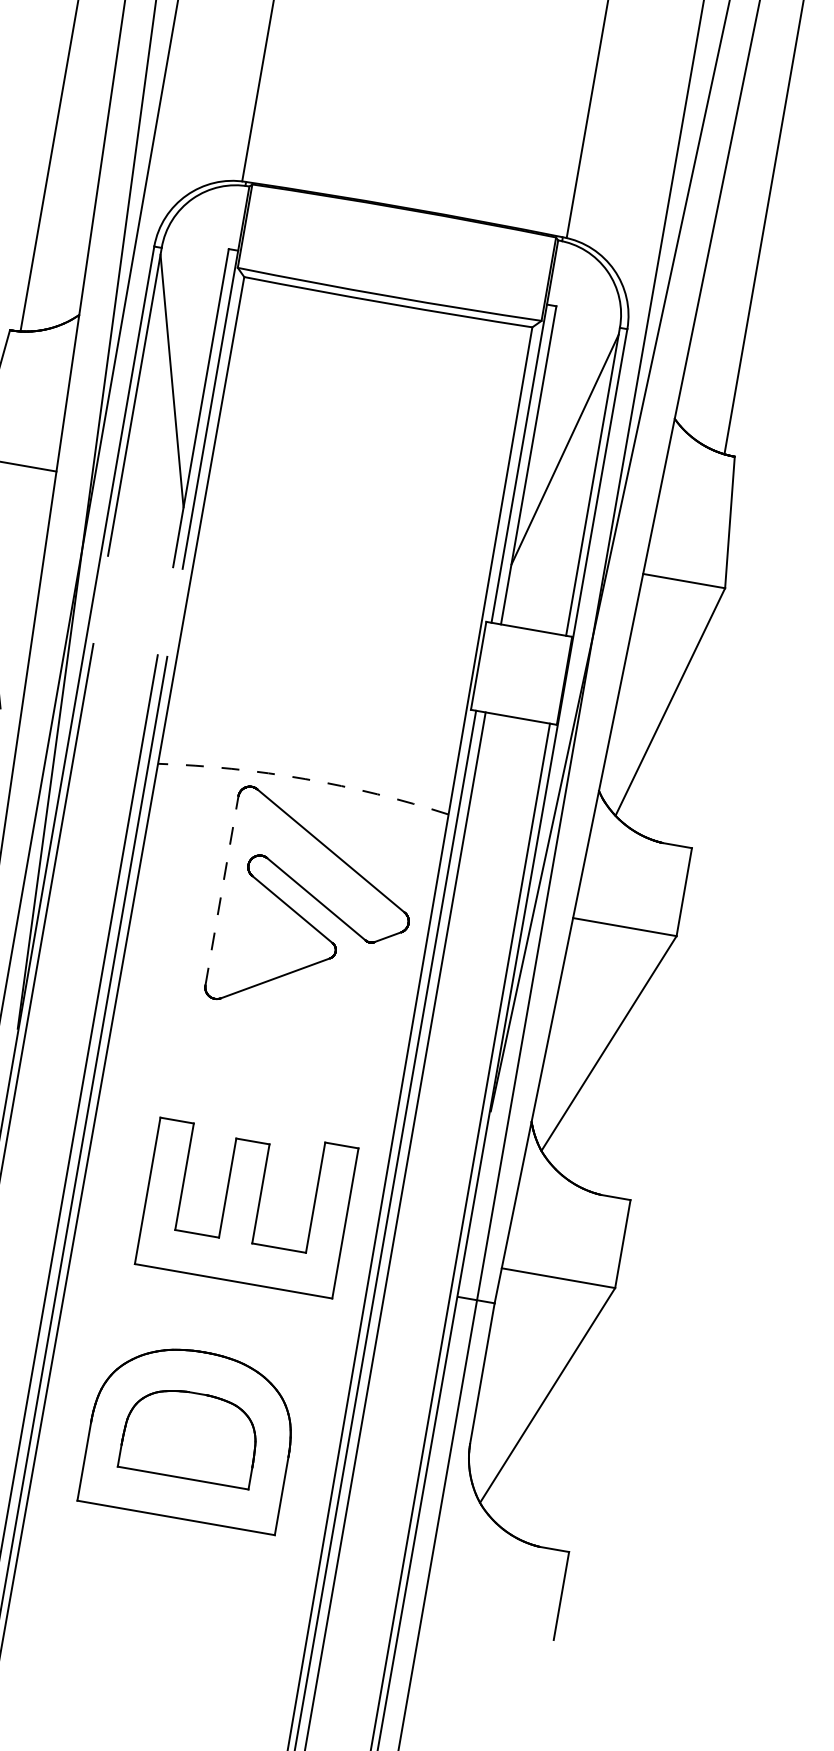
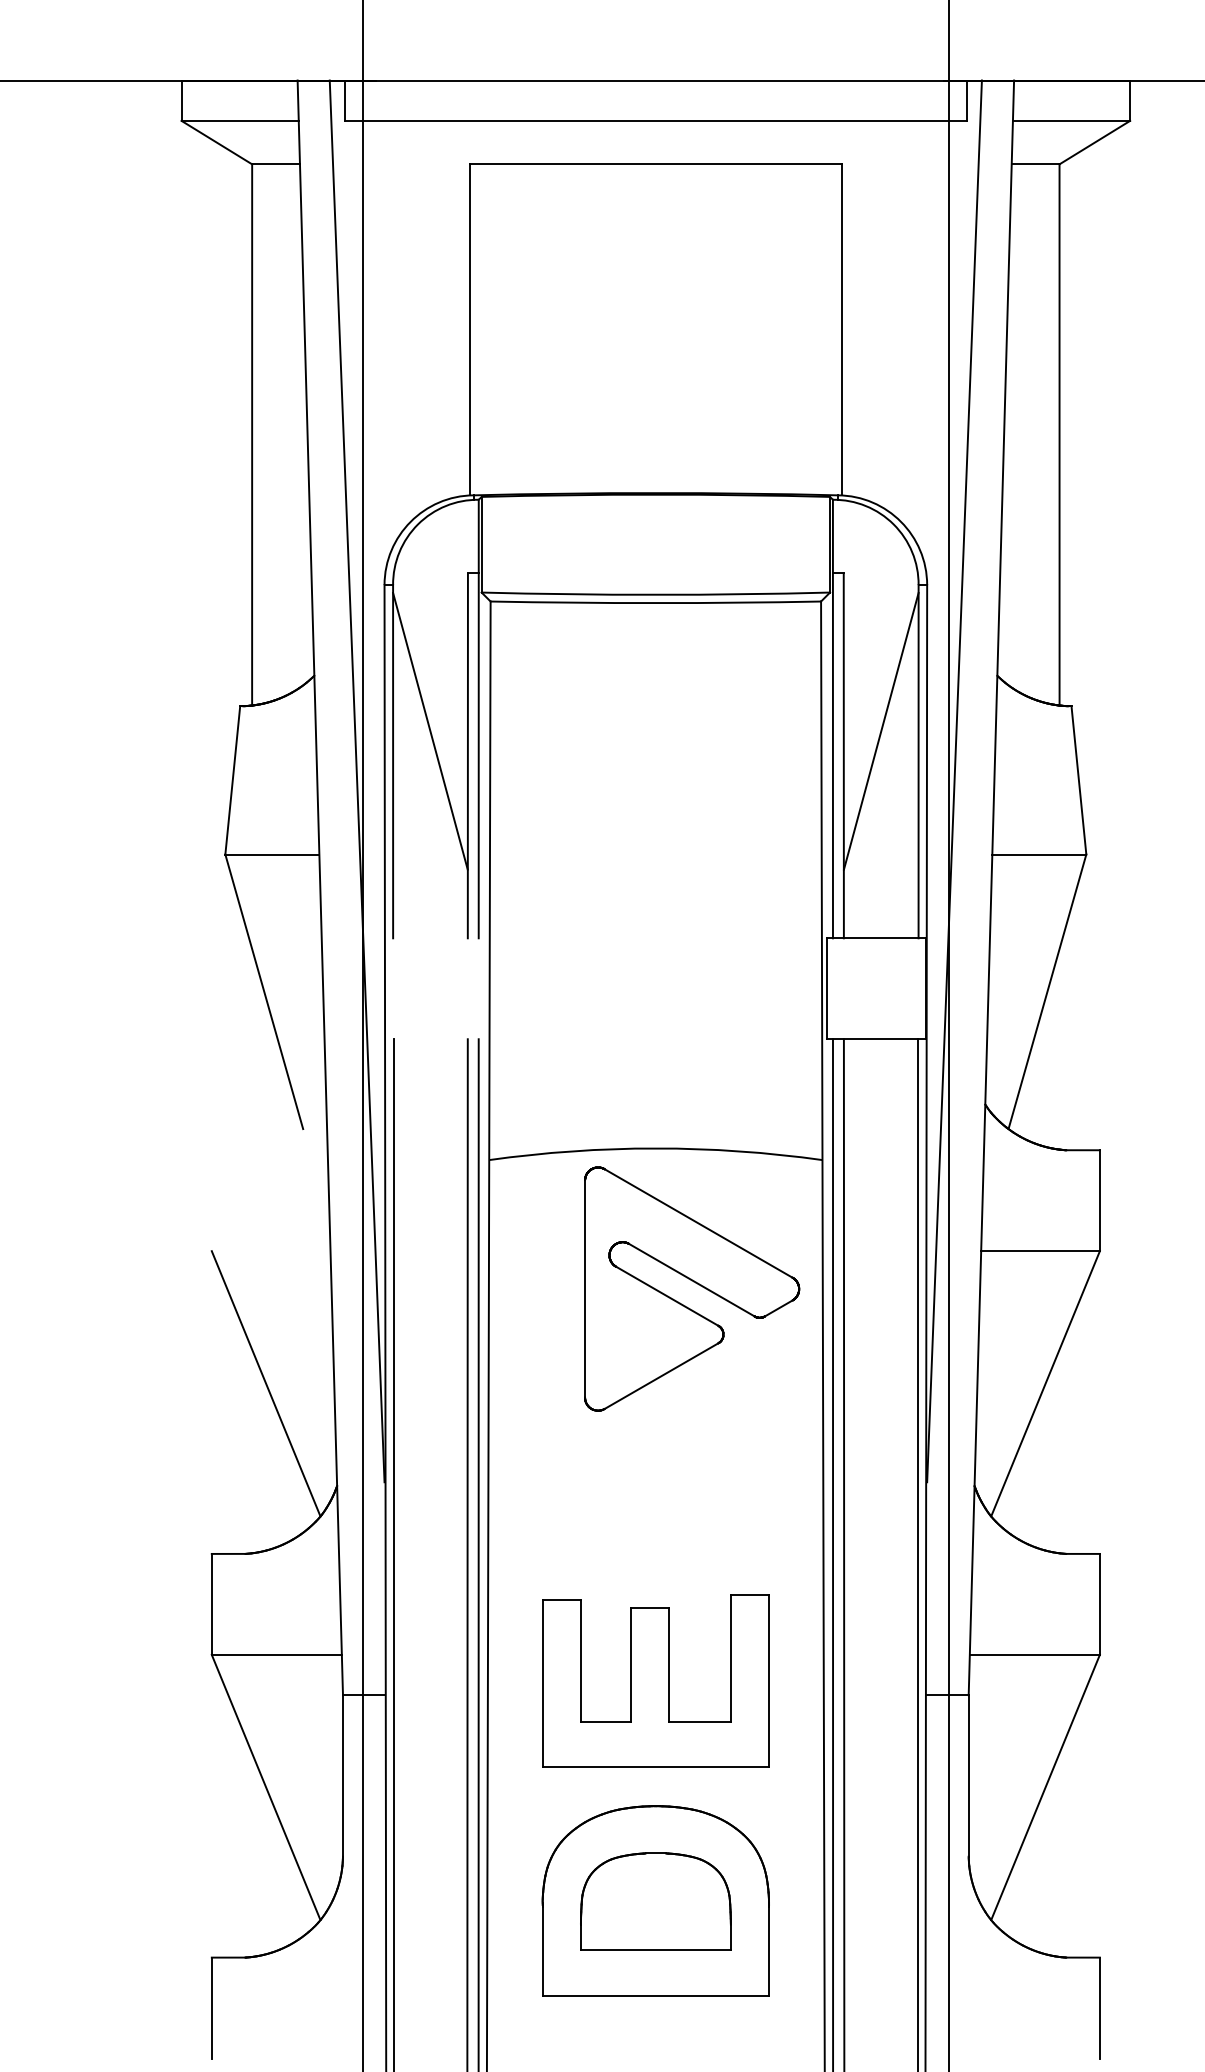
arc: (304, 779) -> (655, 1148), dashed -> solid
line: (222, 890) -> (585, 1288), dashed -> solid
part: (246, 1205) -> (655, 1680), moved

